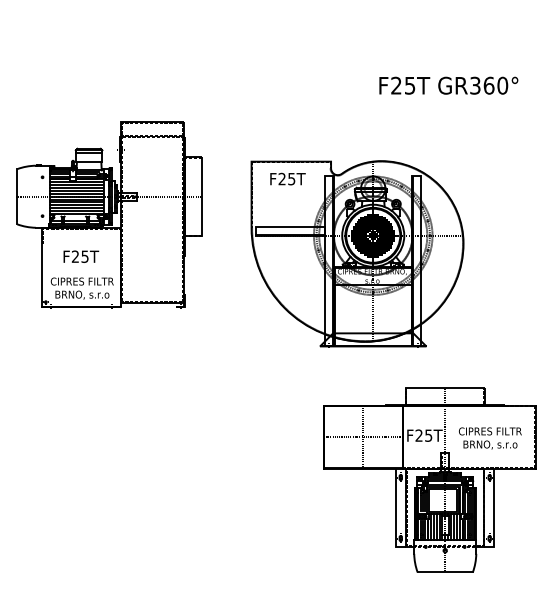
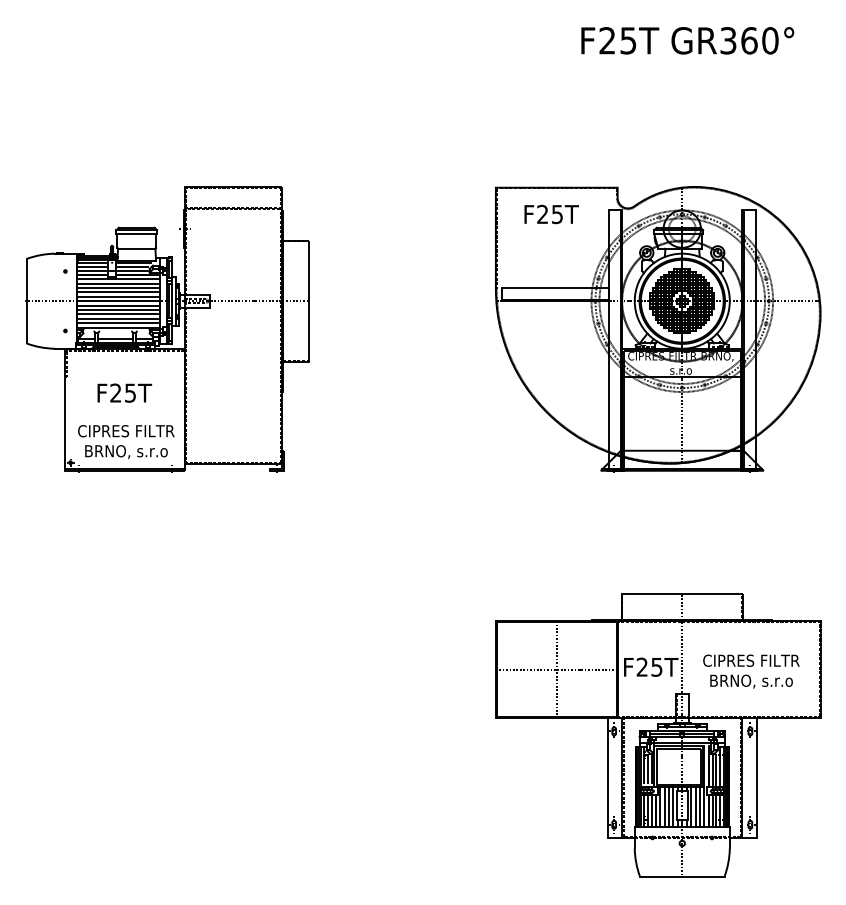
text: (448, 85) -> (687, 40), moved
part: (357, 253) -> (658, 328), moved

